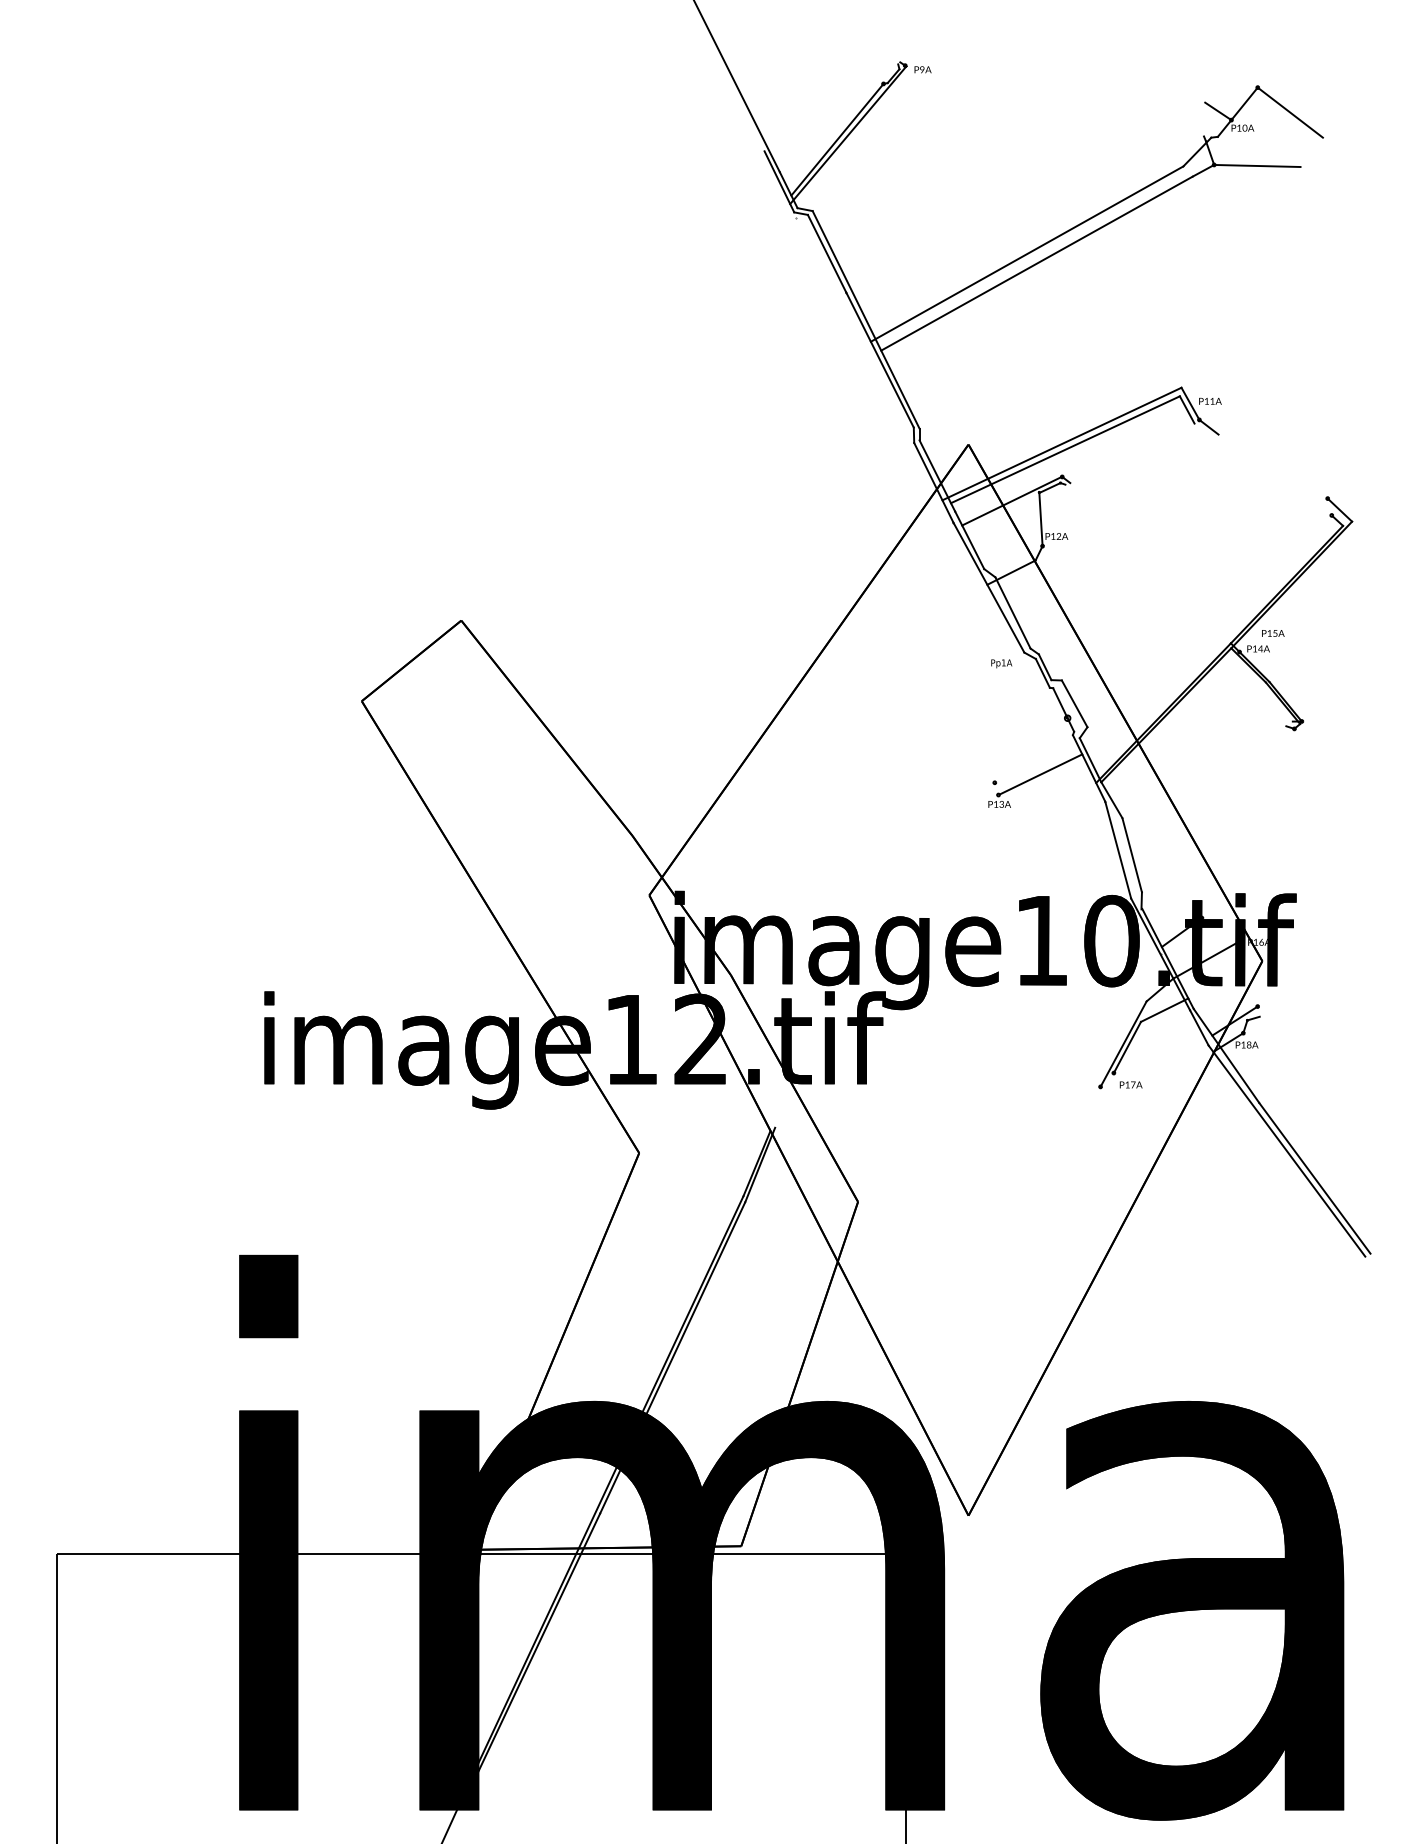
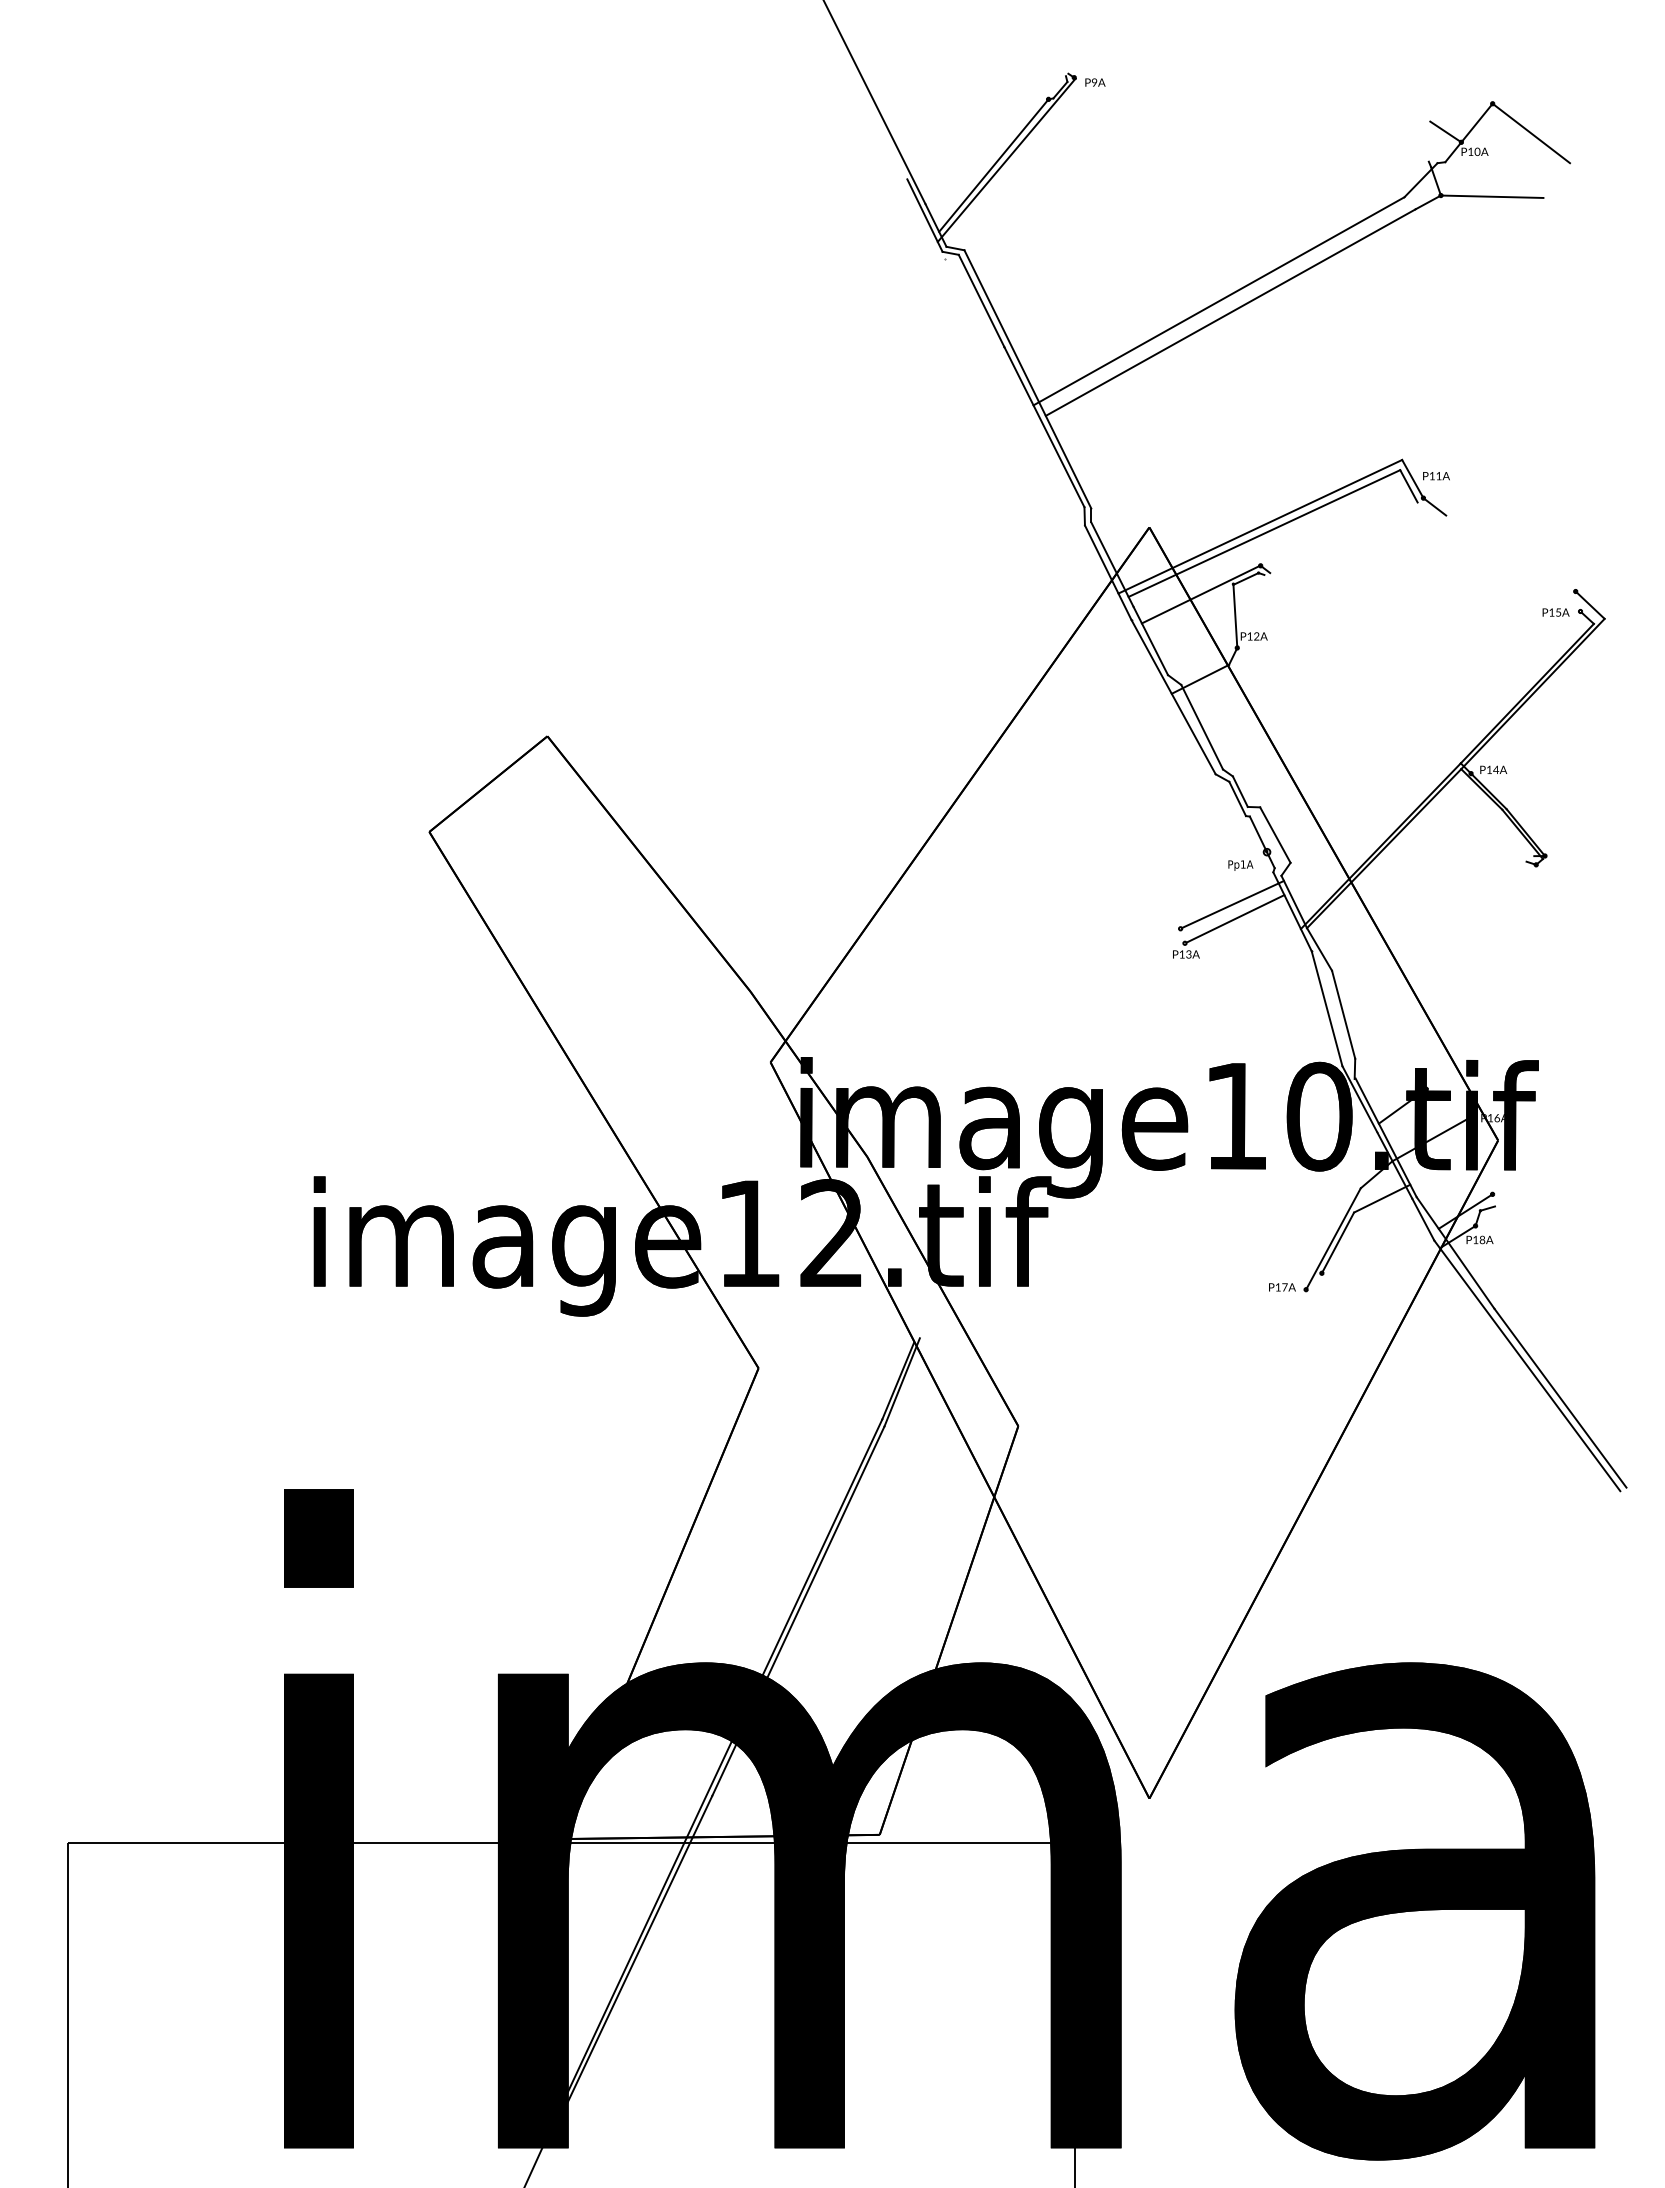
text: (1272, 633) -> (1555, 612), moved
text: (1001, 663) -> (1240, 865), moved
line: (1038, 762) -> (1232, 904), added
text: (1131, 1085) -> (1282, 1287), moved

